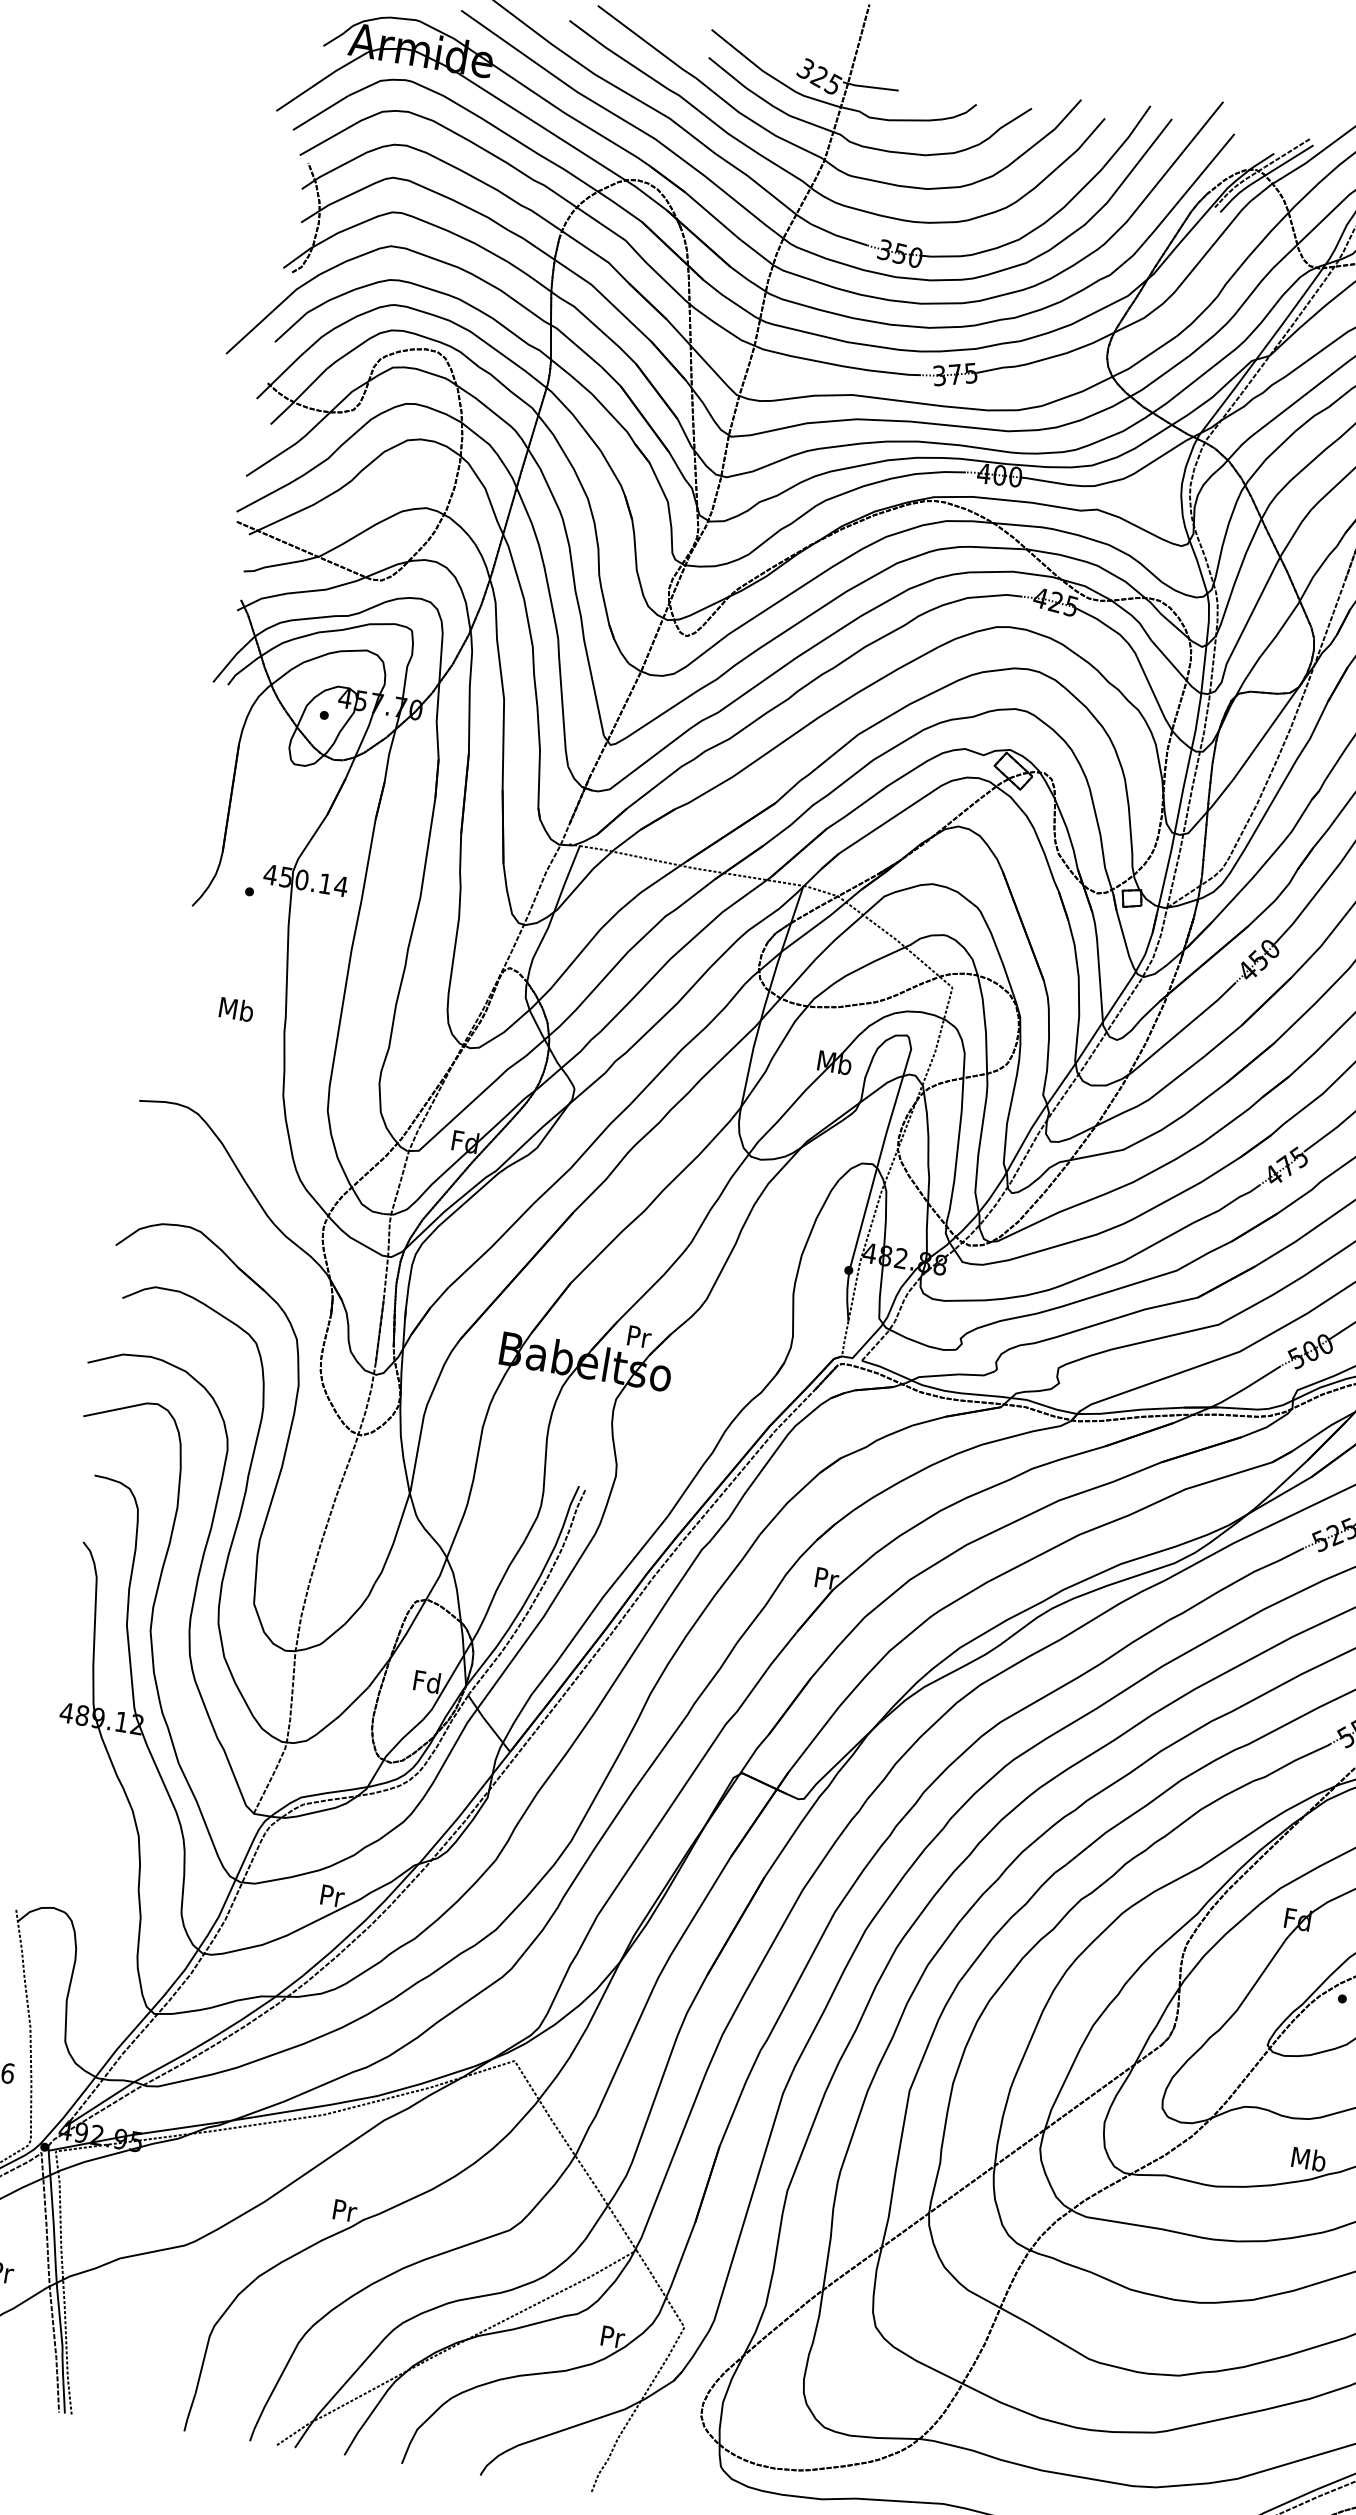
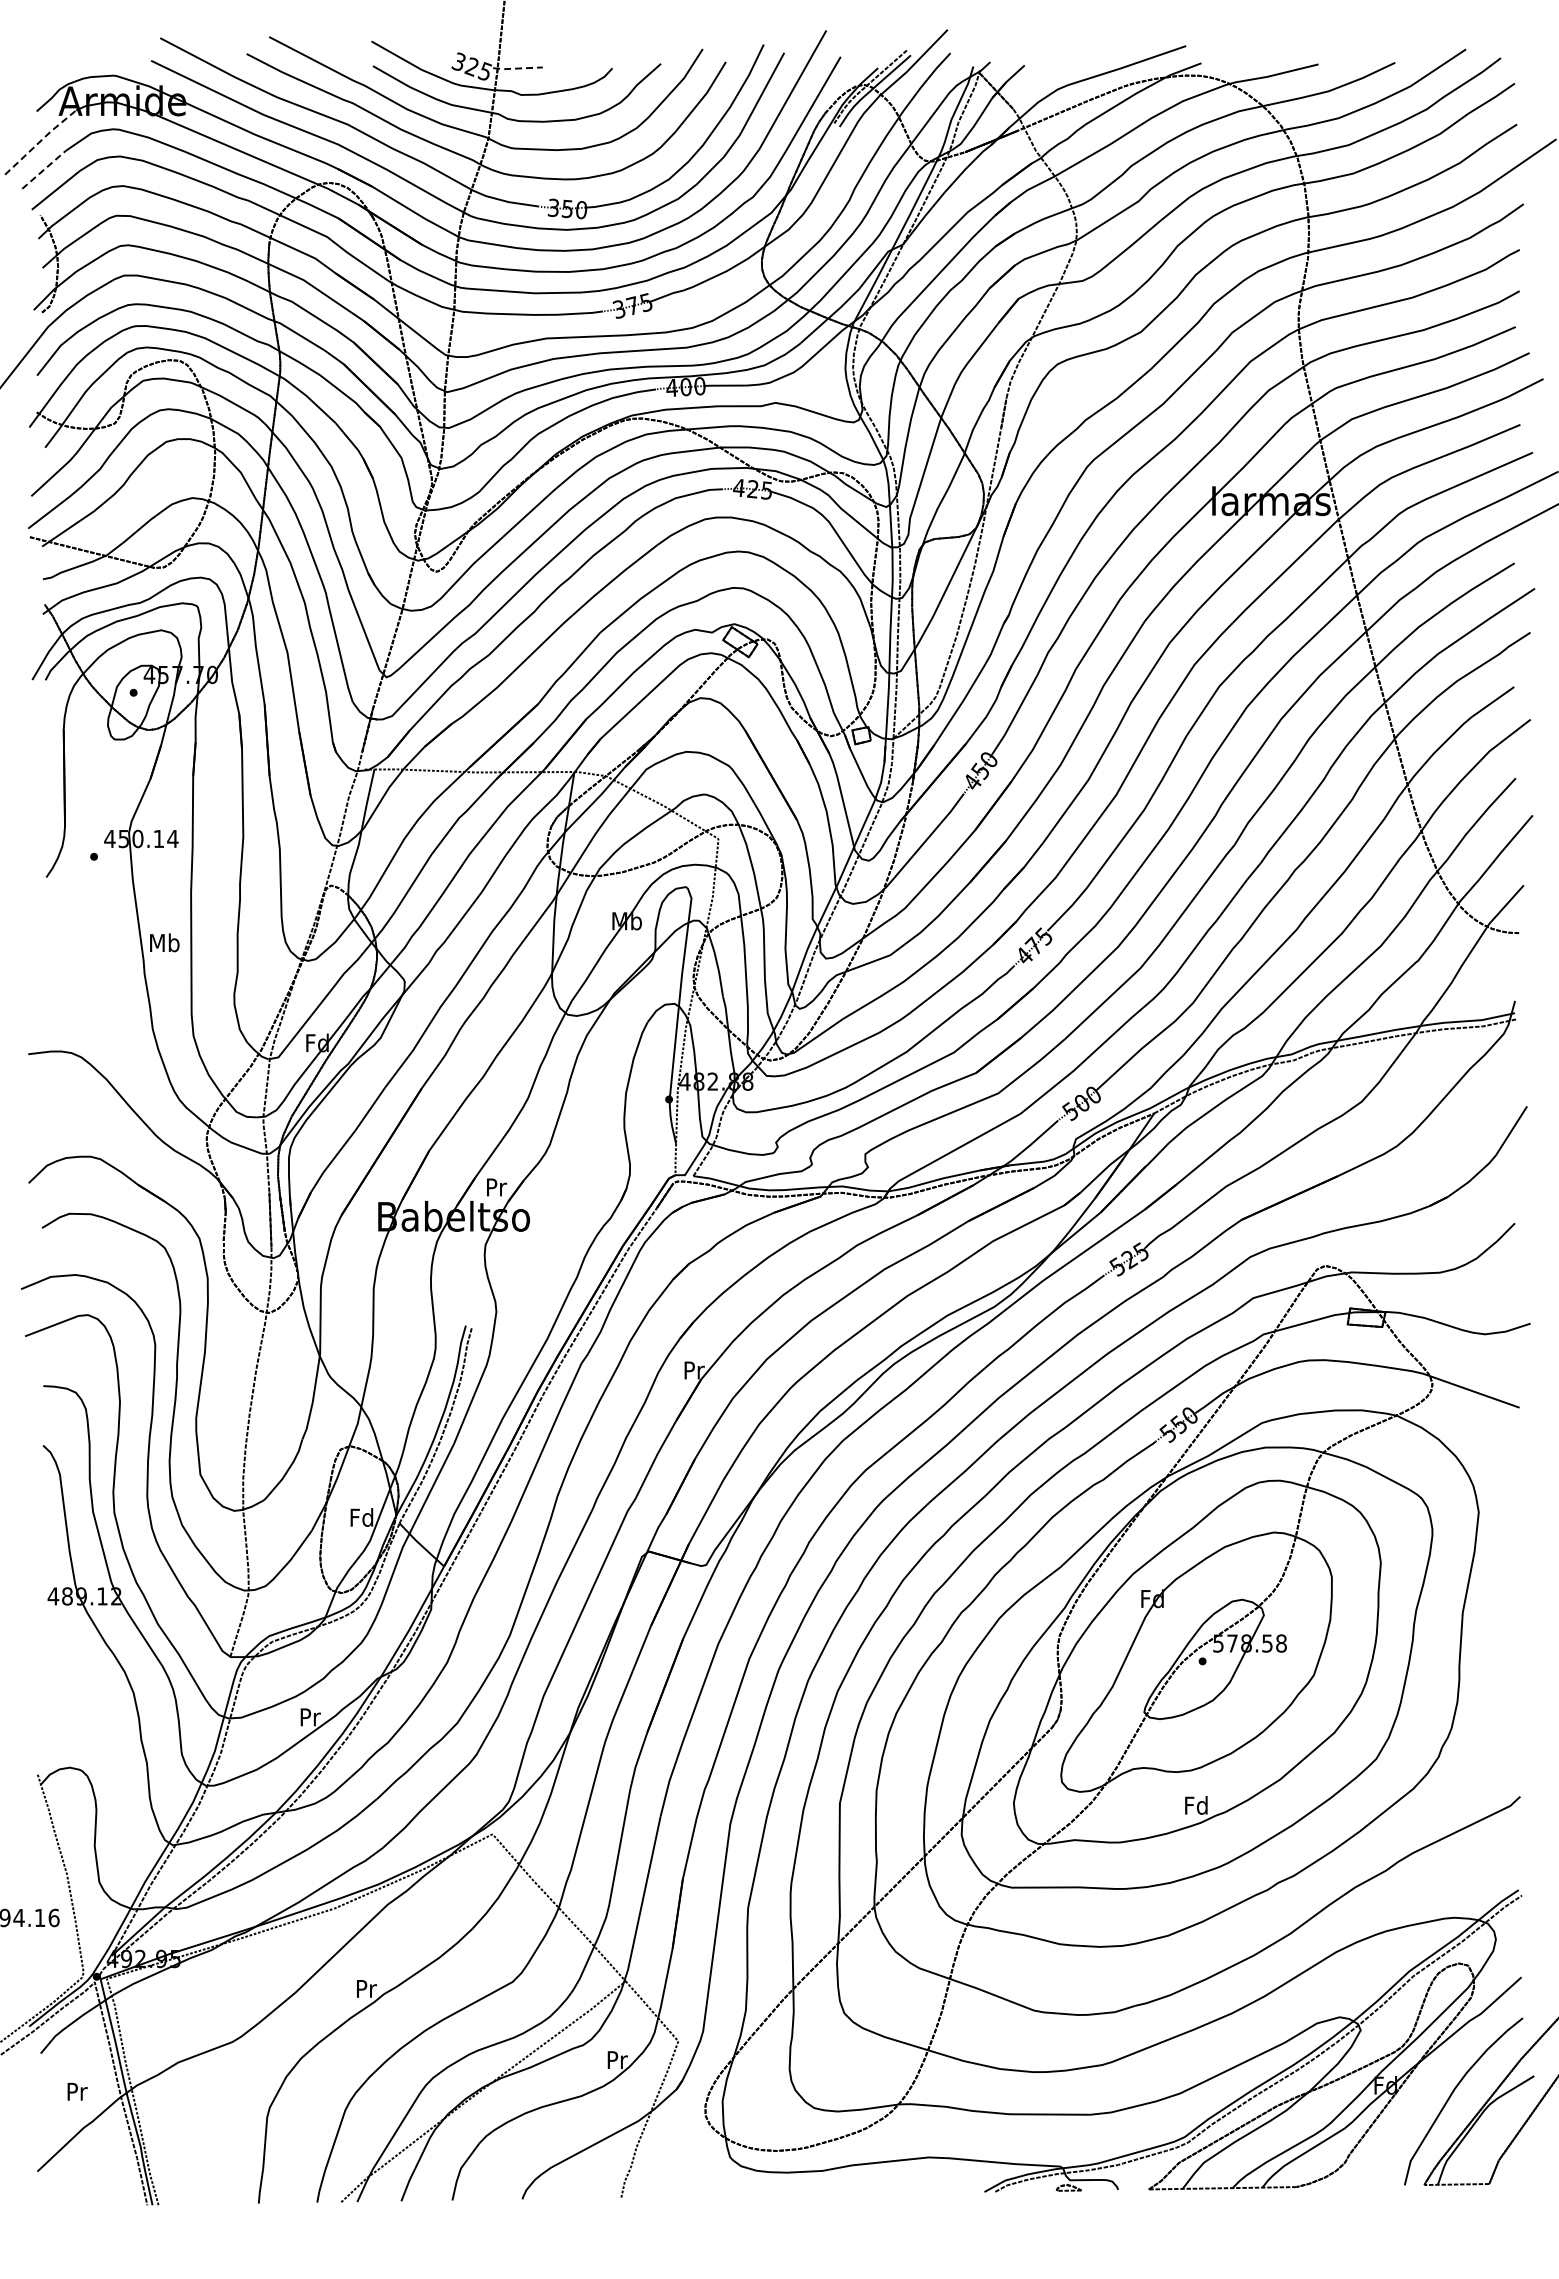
line: (322, 80) -> (40, 141), solid -> dashed
line: (870, 87) -> (517, 68), solid -> dashed
line: (320, 112) -> (43, 169), solid -> dashed
text: (236, 1009) -> (164, 942), moved
text: (1308, 2159) -> (1196, 1805), Mb -> Fd

